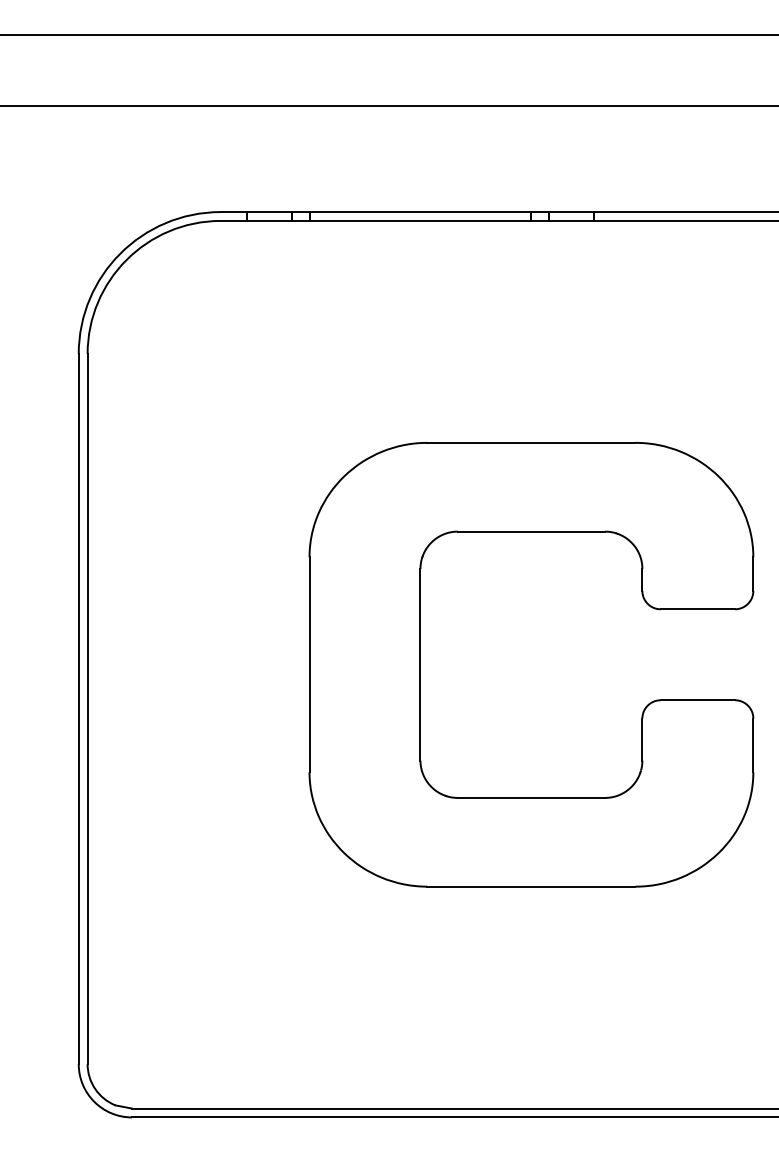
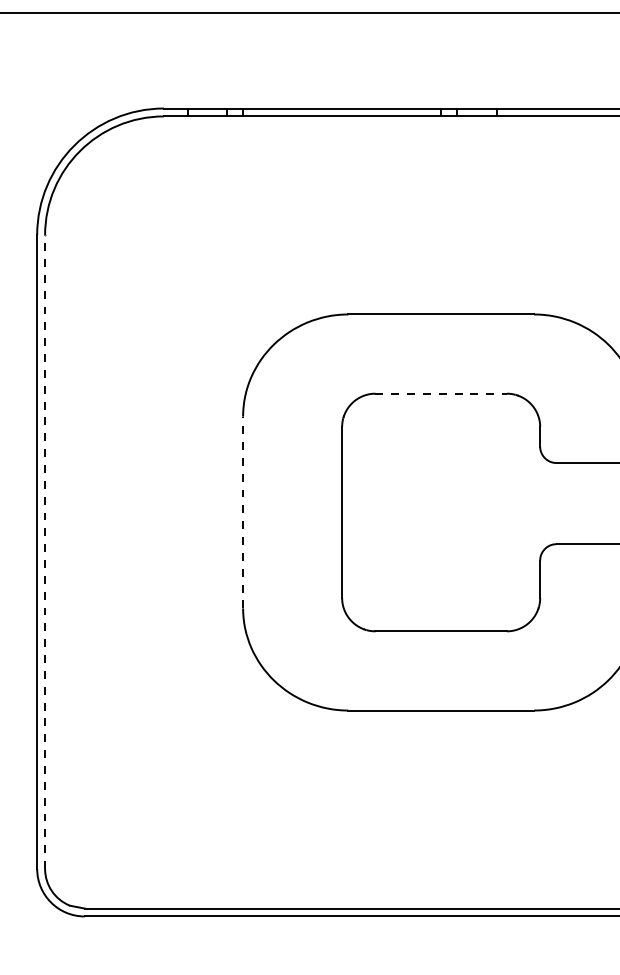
line: (531, 531) -> (441, 393), solid -> dashed
line: (309, 664) -> (243, 512), solid -> dashed
line: (87, 708) -> (44, 551), solid -> dashed

